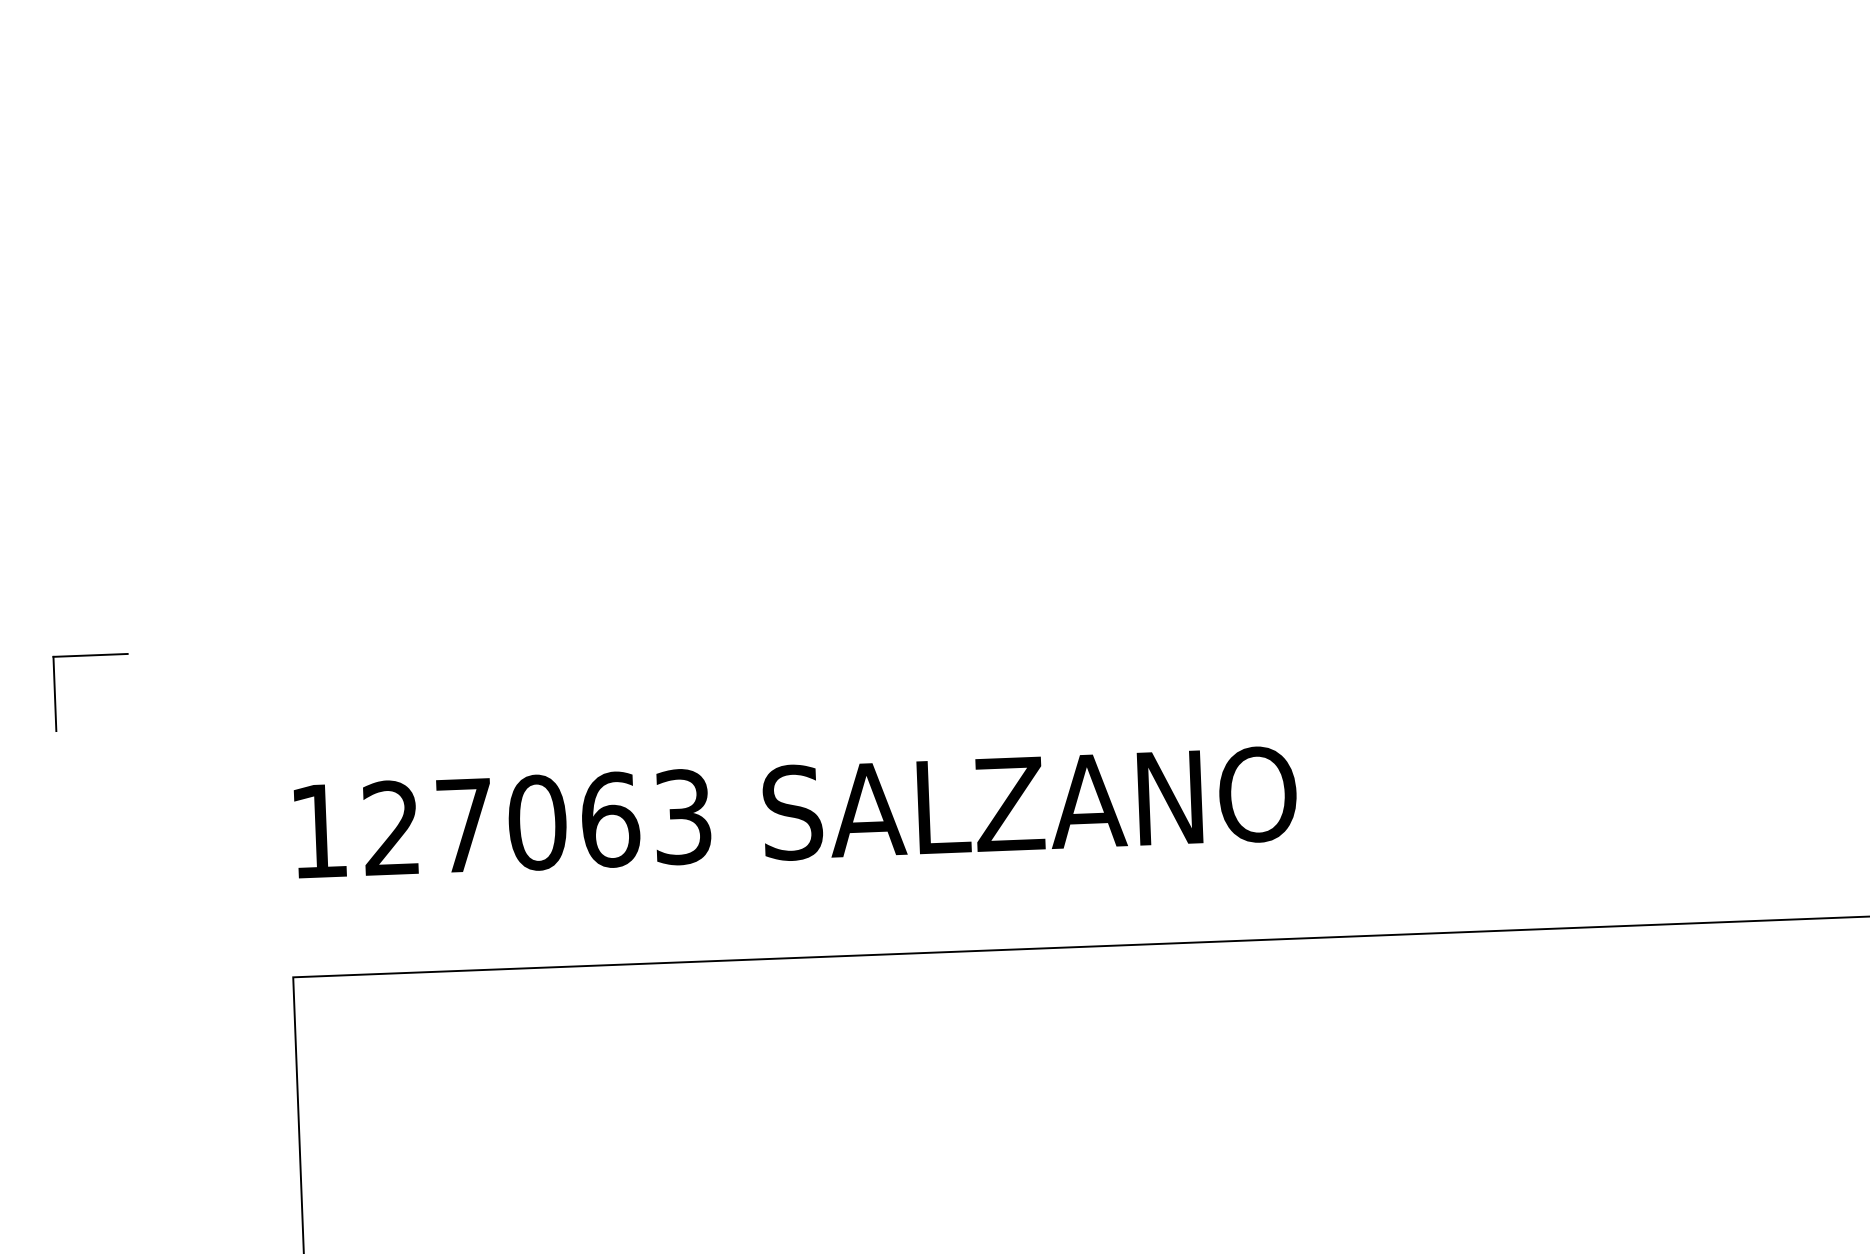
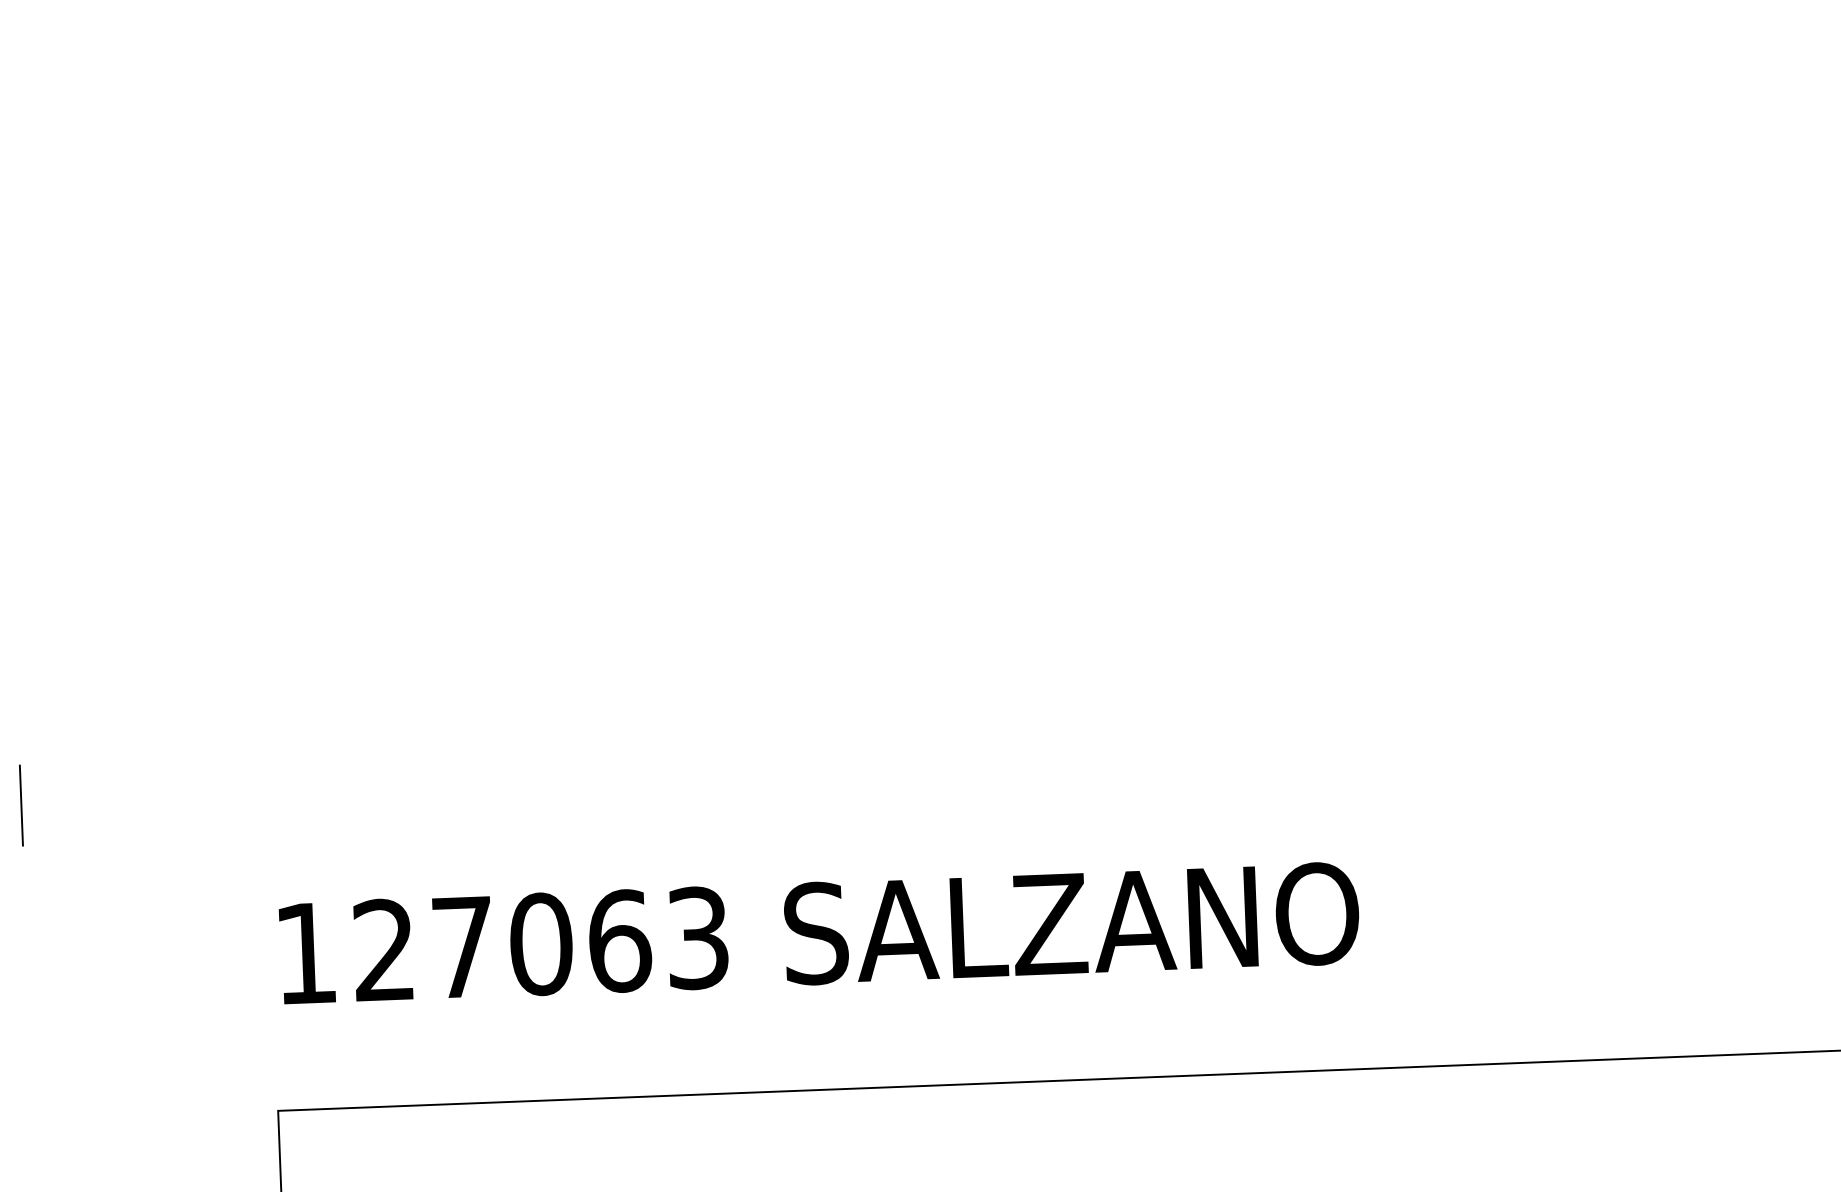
line: (90, 654) -> (59, 763), removed

